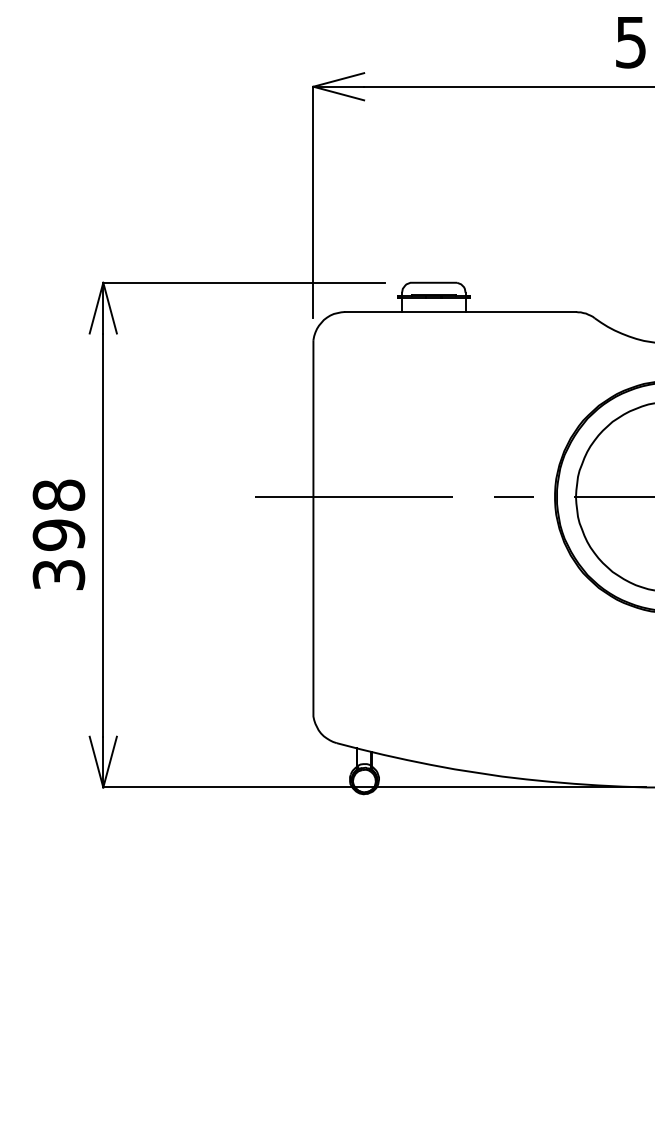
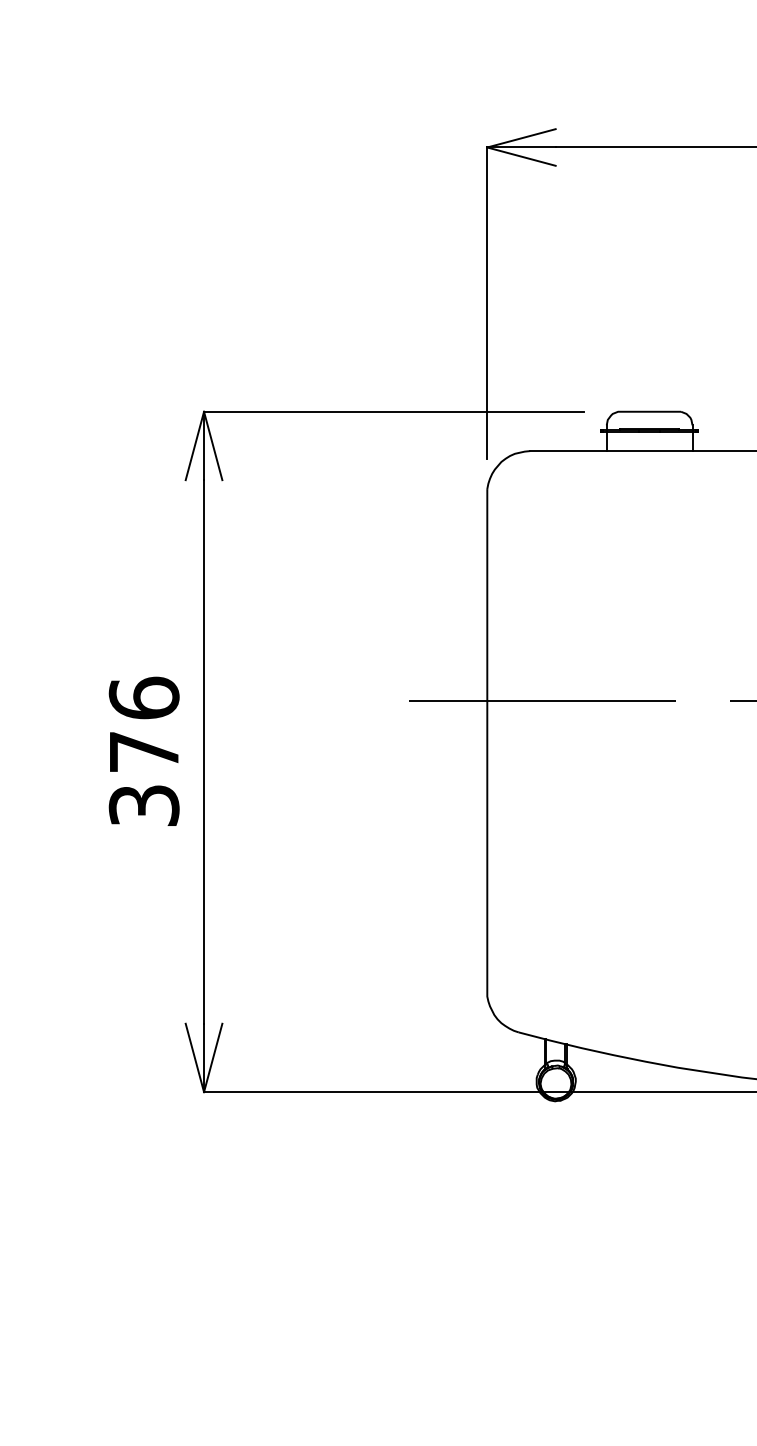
text: (58, 514) -> (143, 724), 398 -> 376

